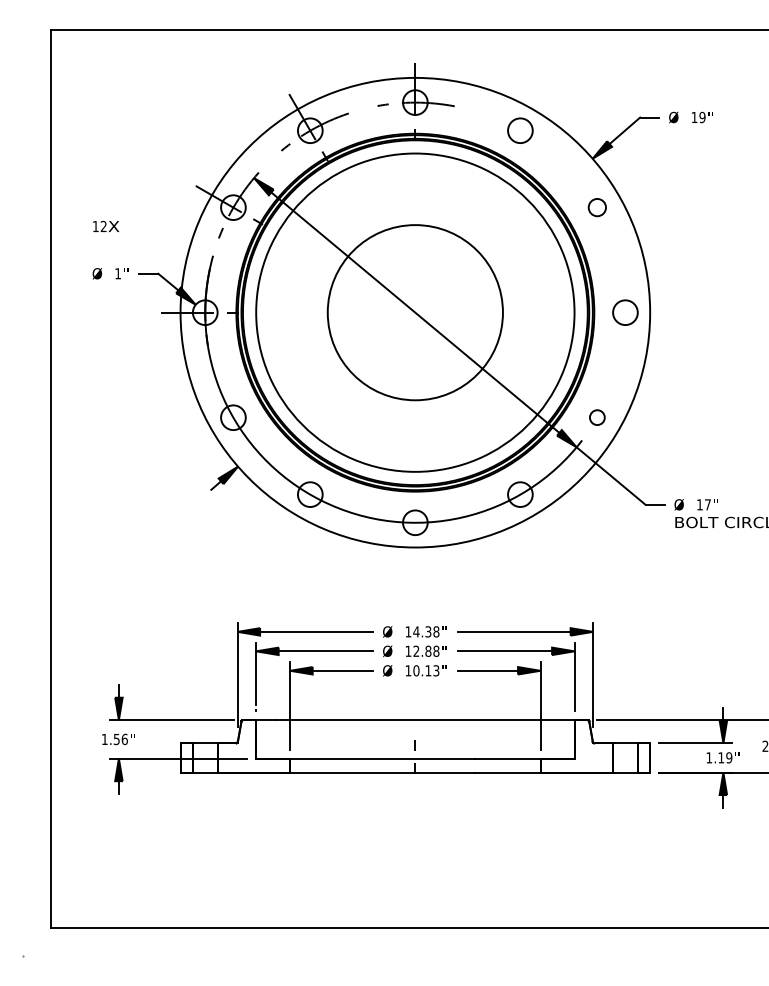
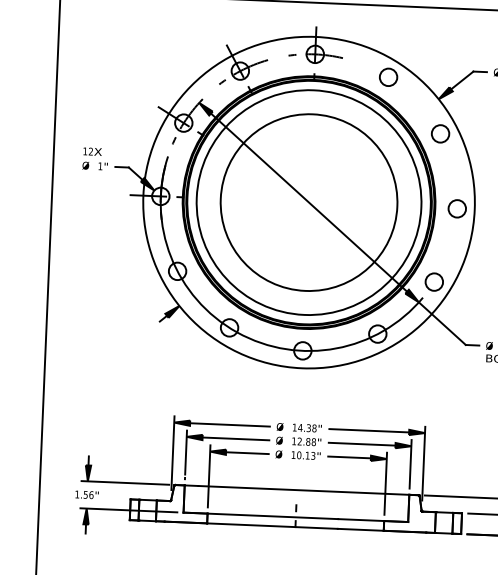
circle: (597, 207) -> (440, 133), size x1.43
text: (106, 225) -> (92, 151), moved
circle: (415, 312) -> (309, 202), size x1.43
circle: (597, 417) -> (434, 281), size x1.67

